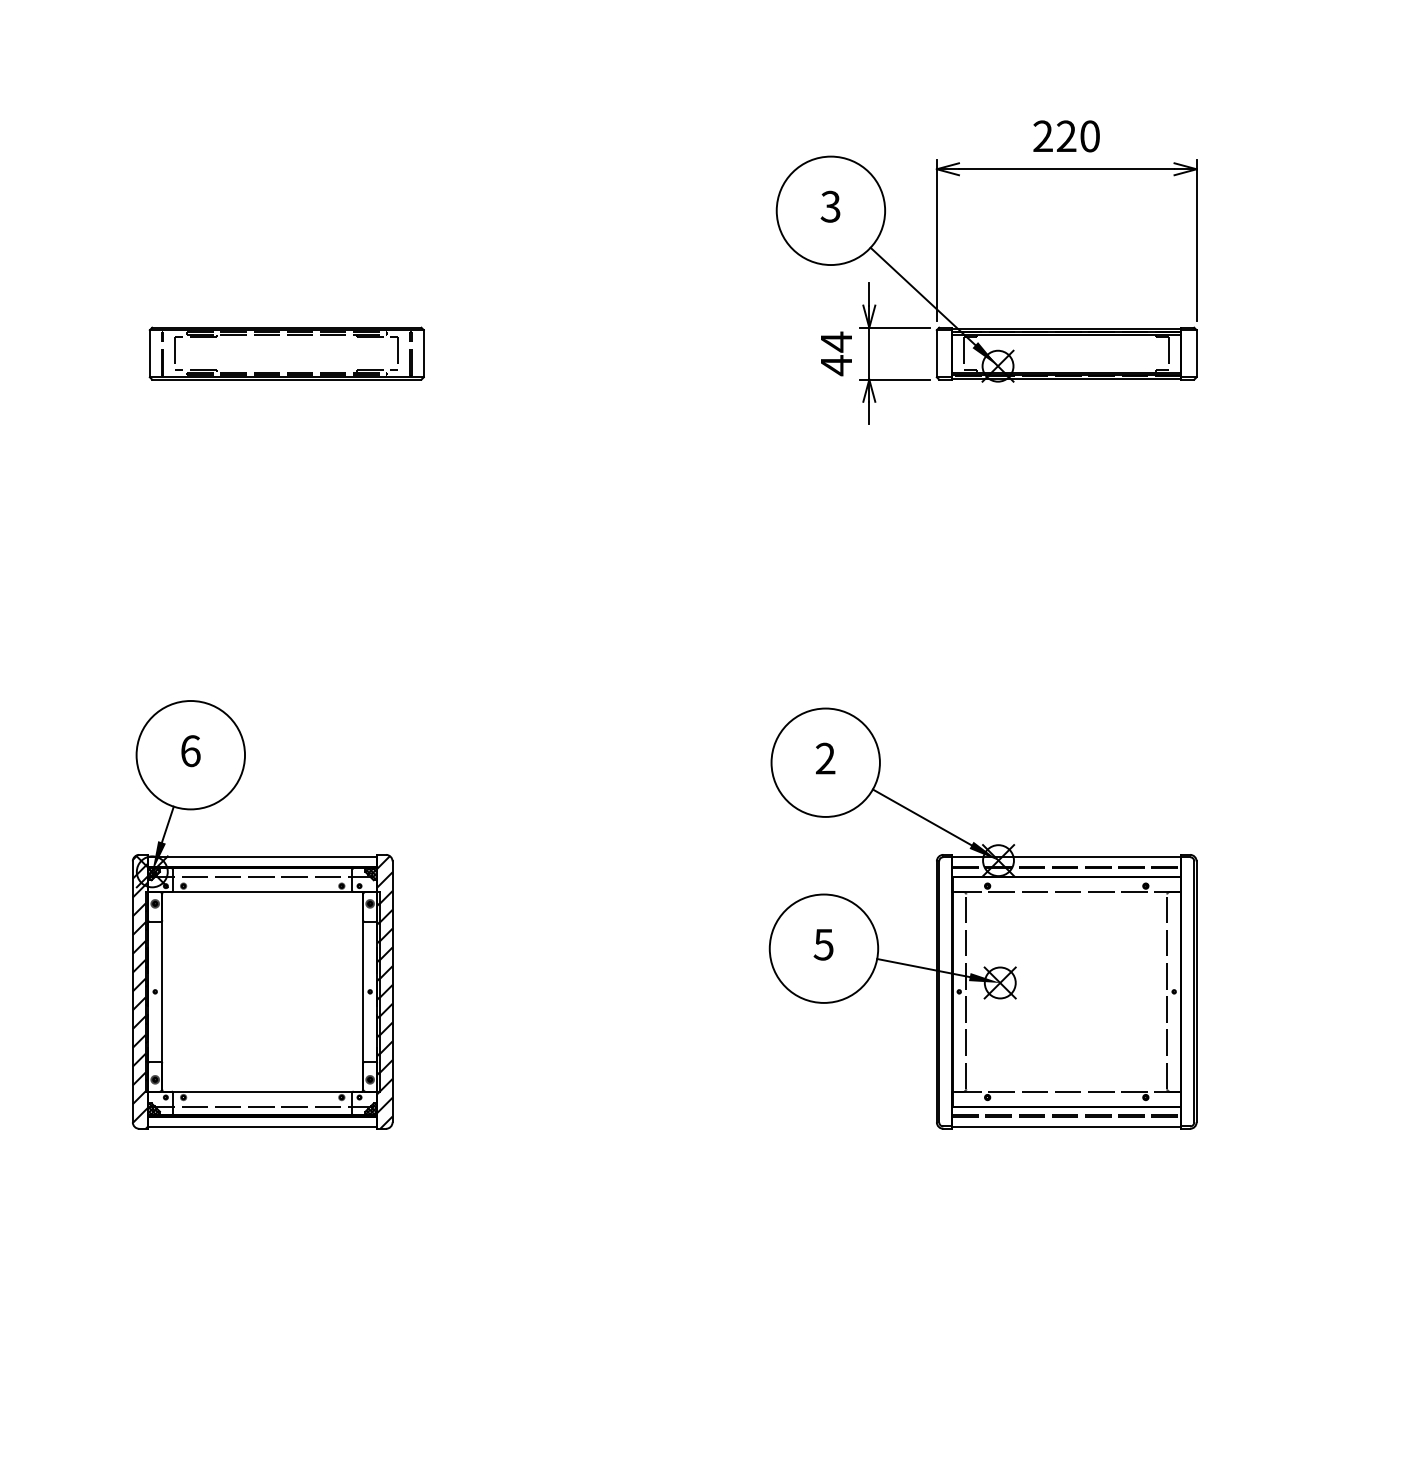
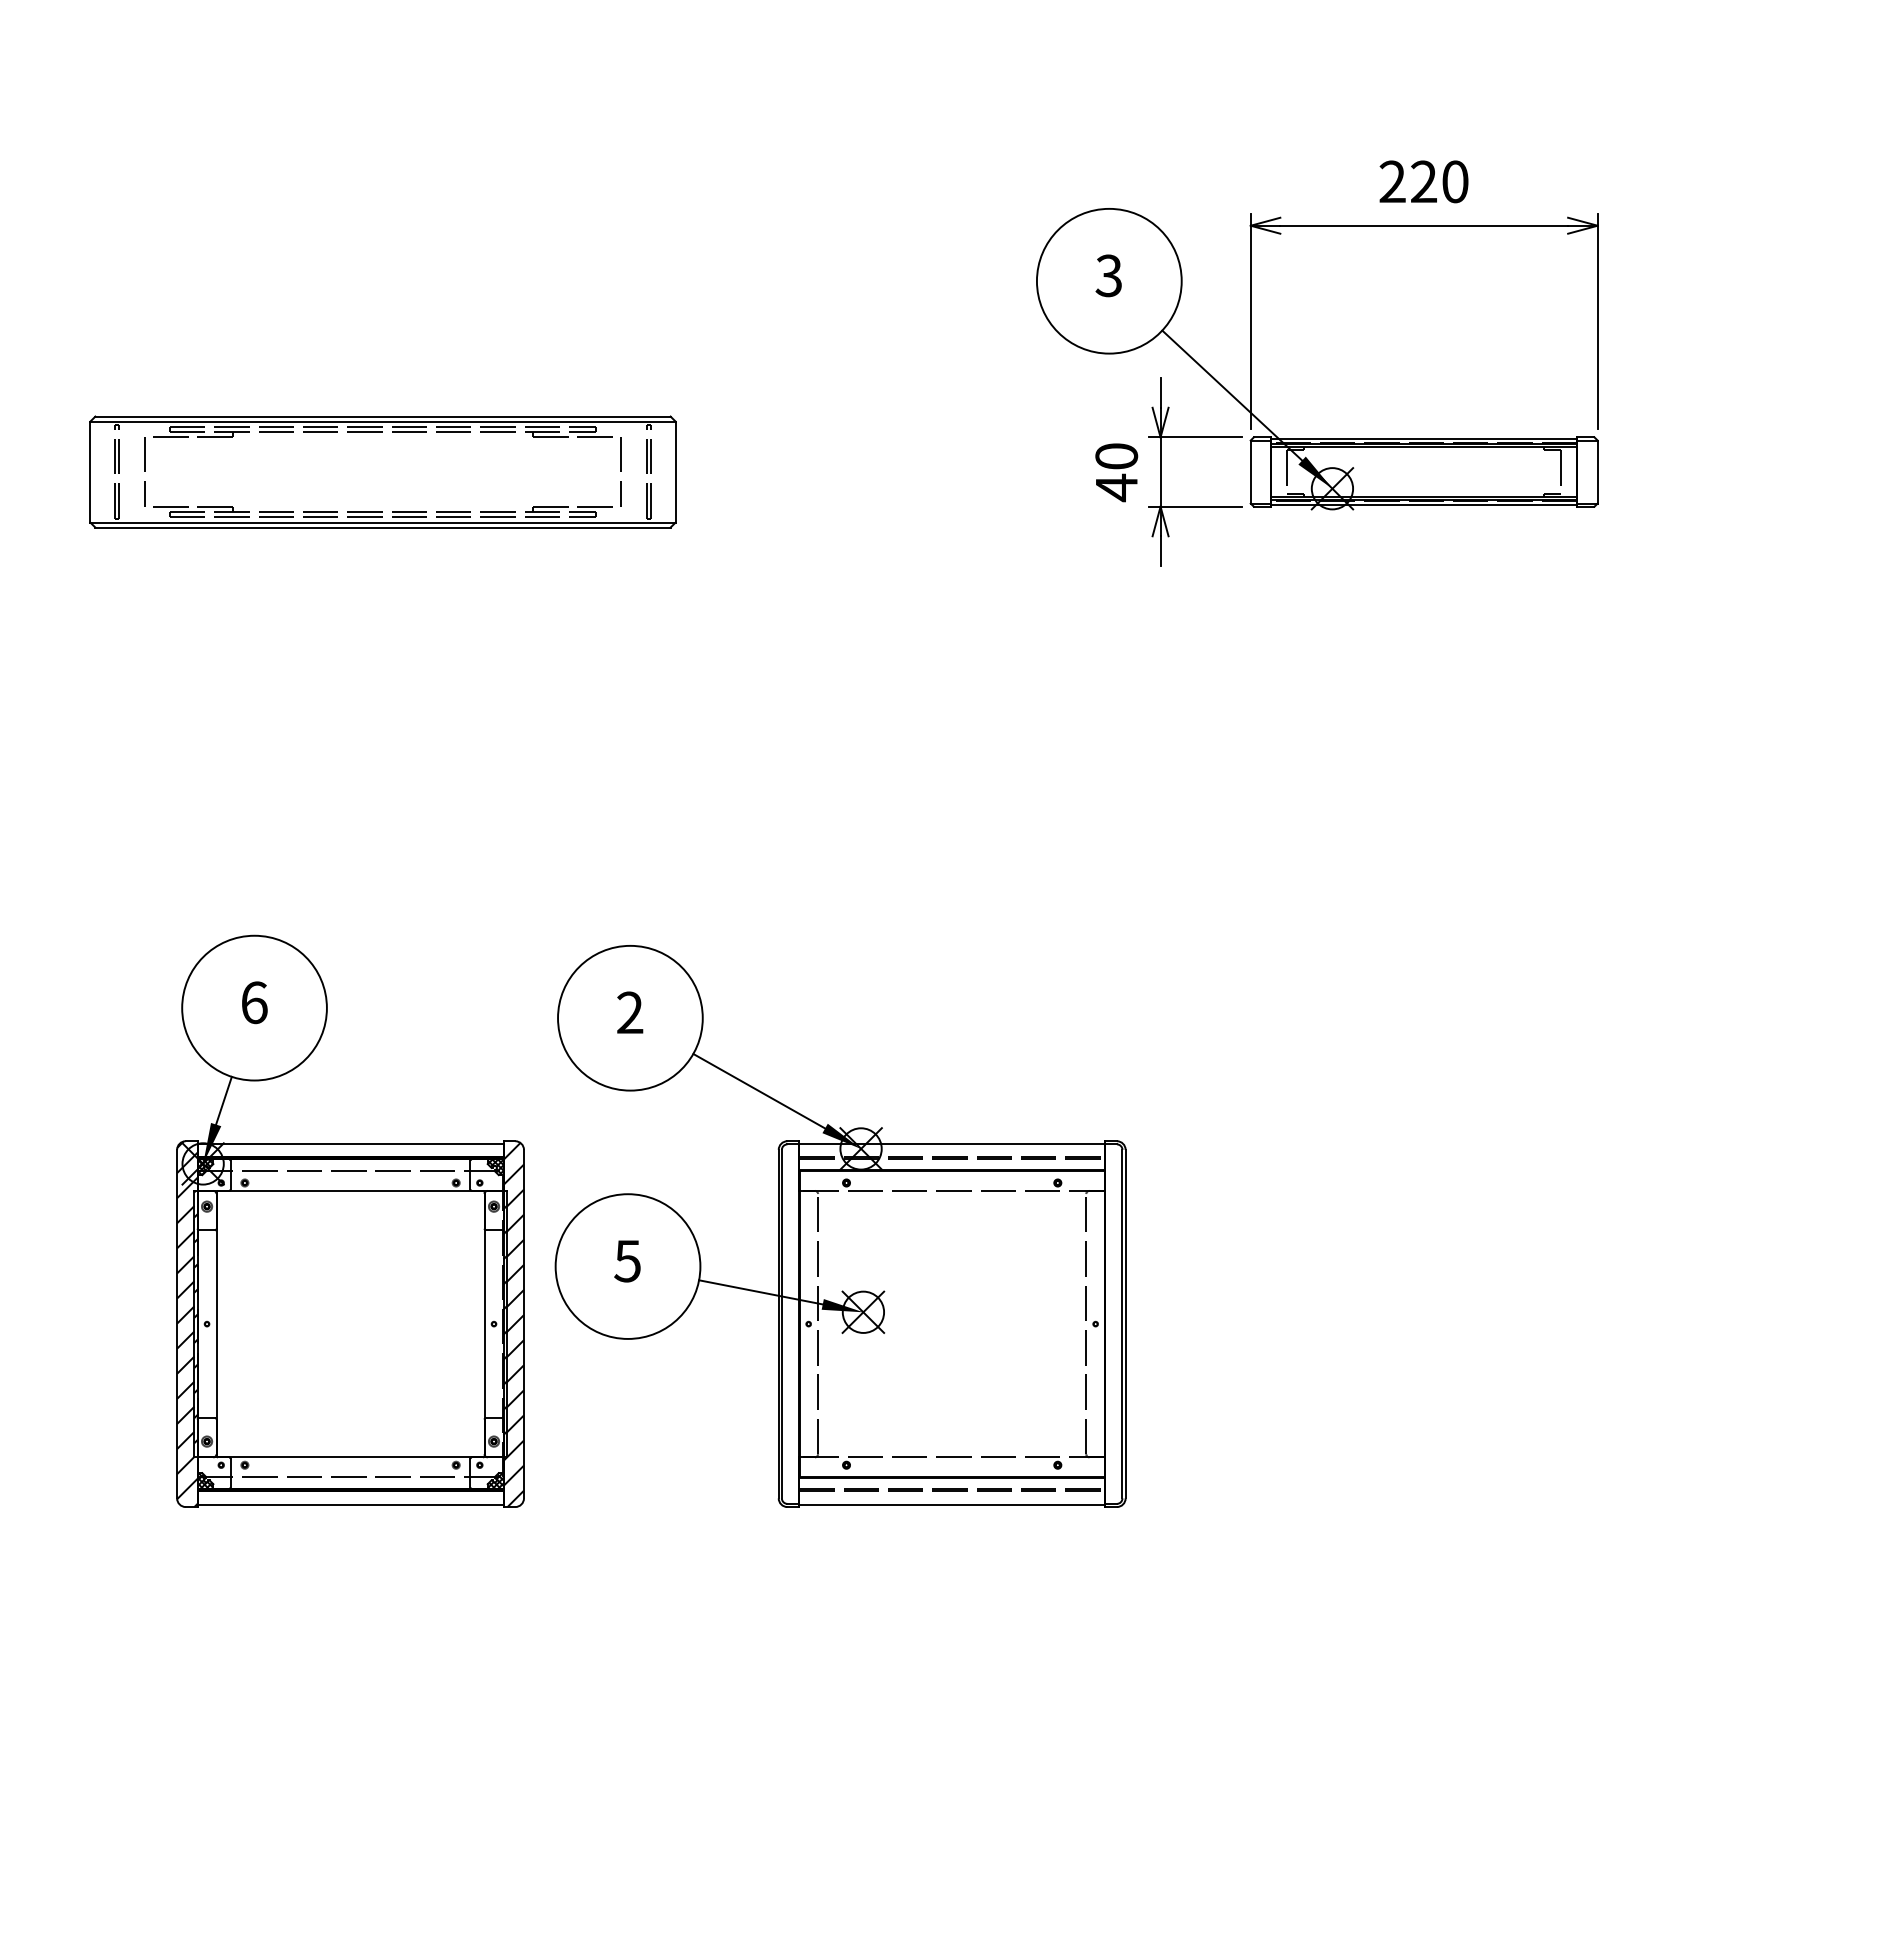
text: (836, 342) -> (1116, 456), 44 -> 40
part: (286, 353) -> (382, 471), size x1.6
part: (983, 918) -> (840, 1226), moved

